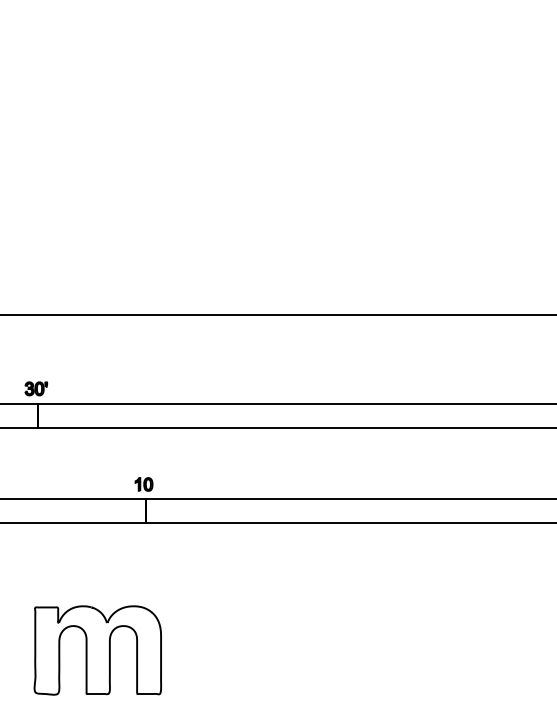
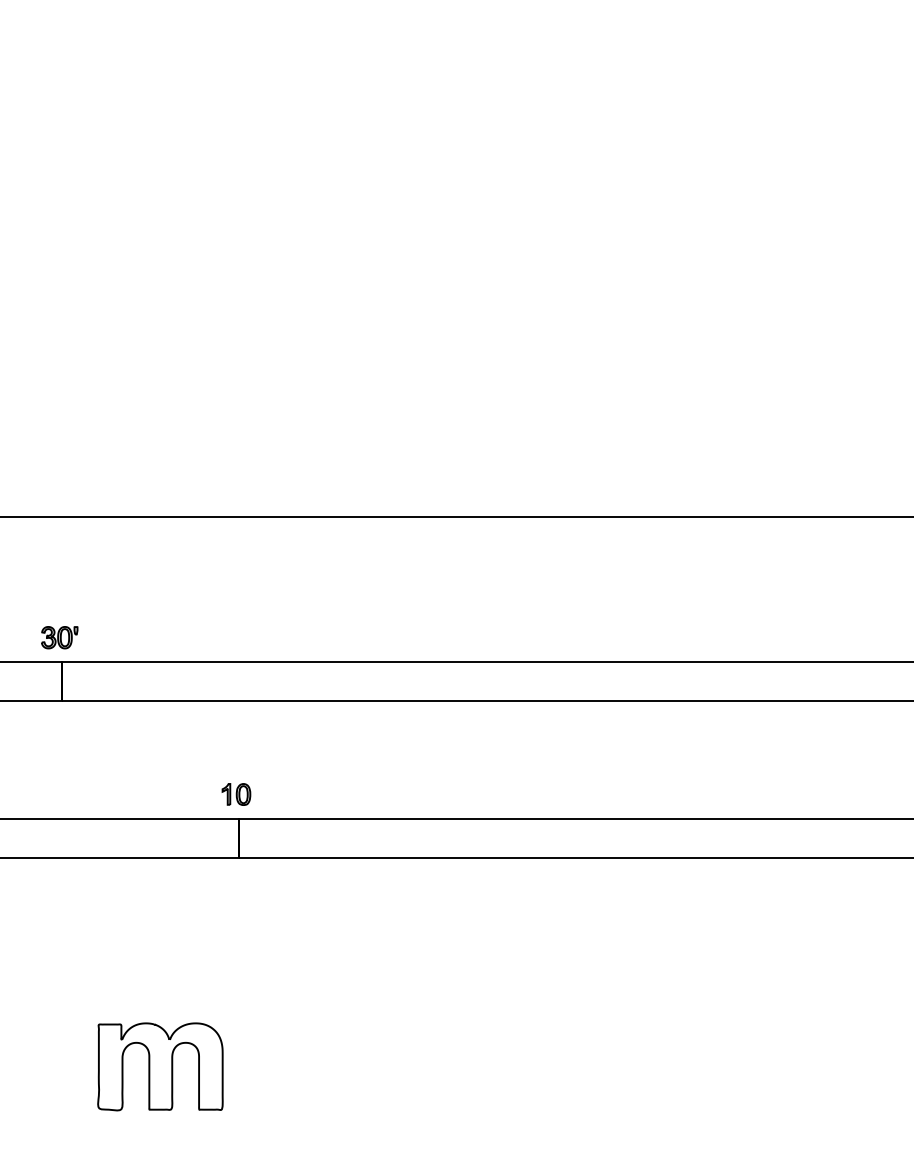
part: (97, 650) -> (160, 1066), size x0.6

